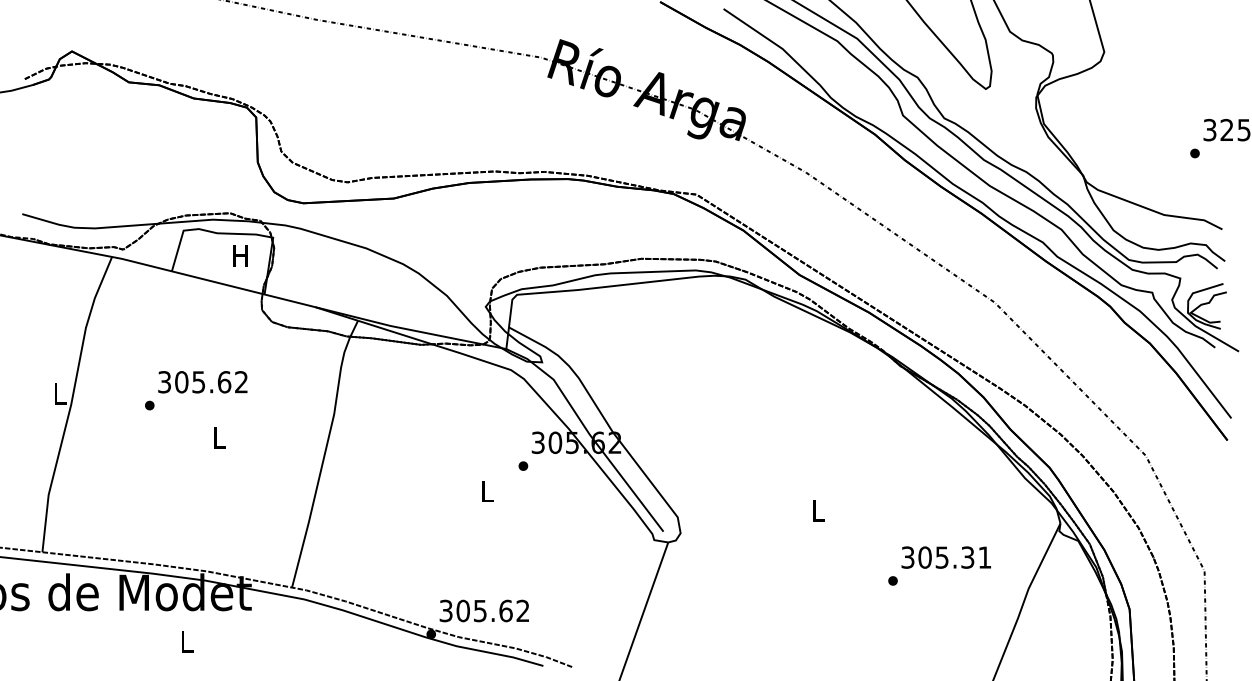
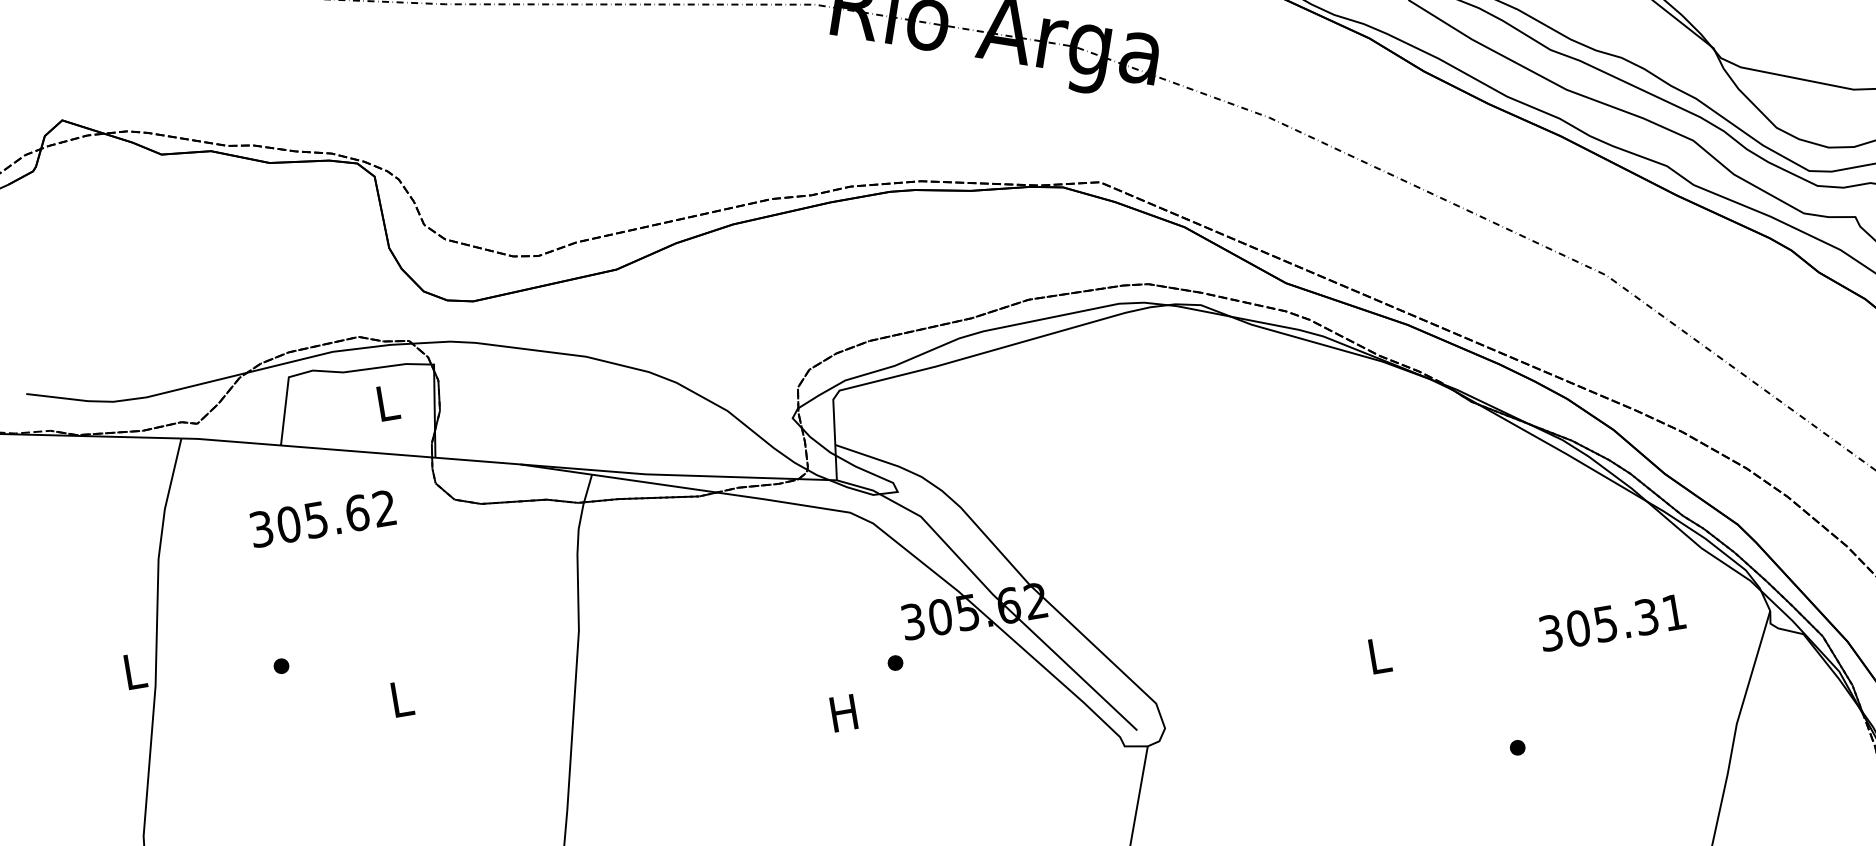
text: (240, 255) -> (386, 401), H -> L
text: (202, 382) -> (322, 519), moved
text: (486, 491) -> (843, 713), L -> H
text: (945, 557) -> (1611, 622), moved

